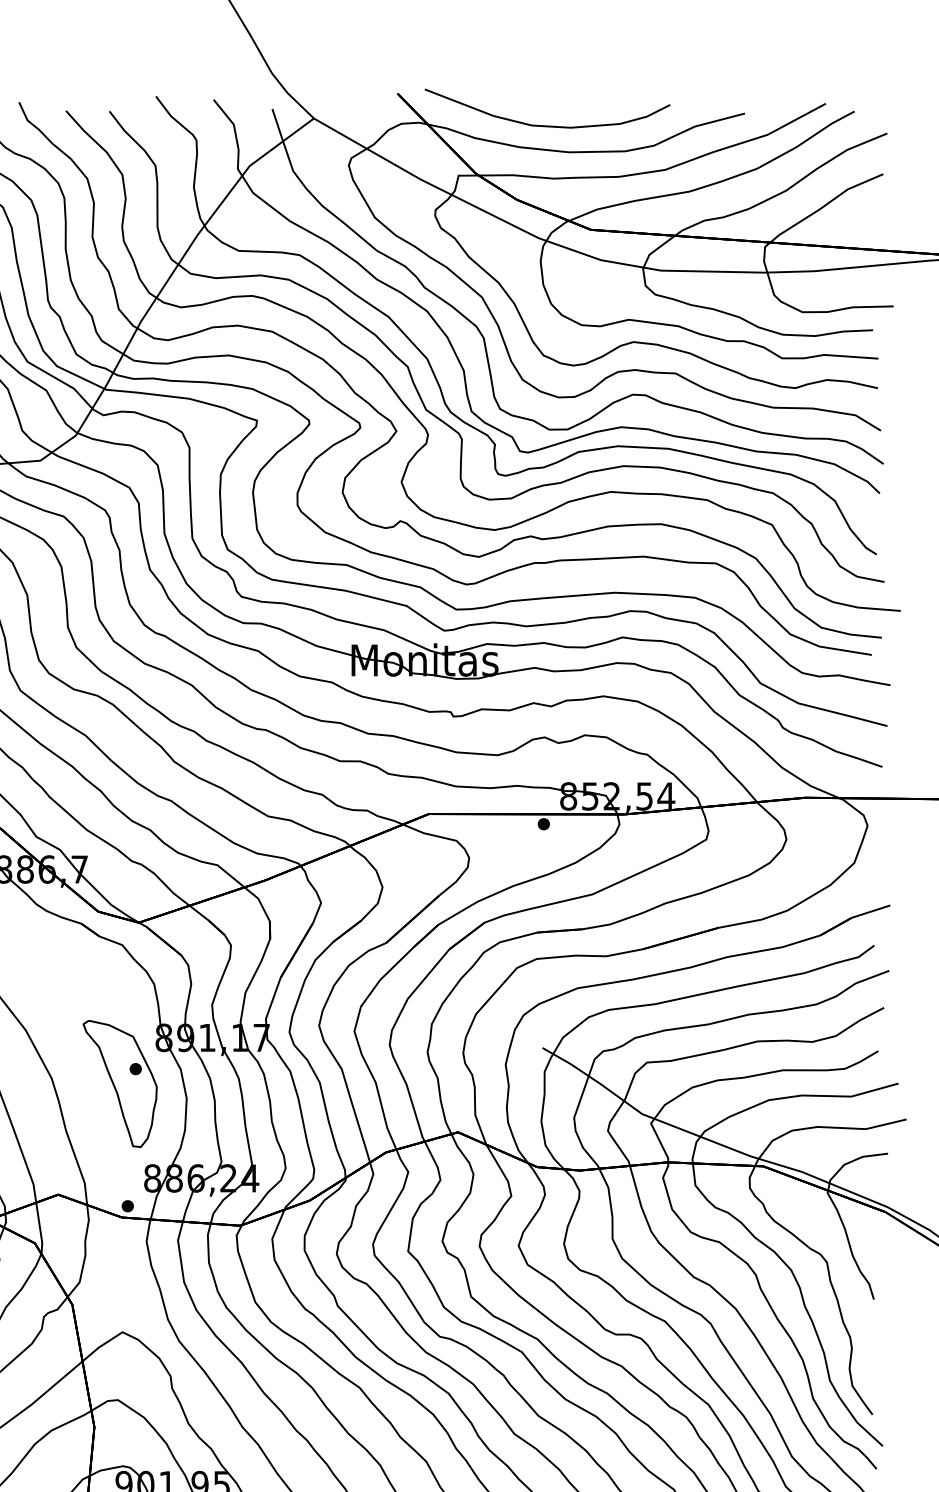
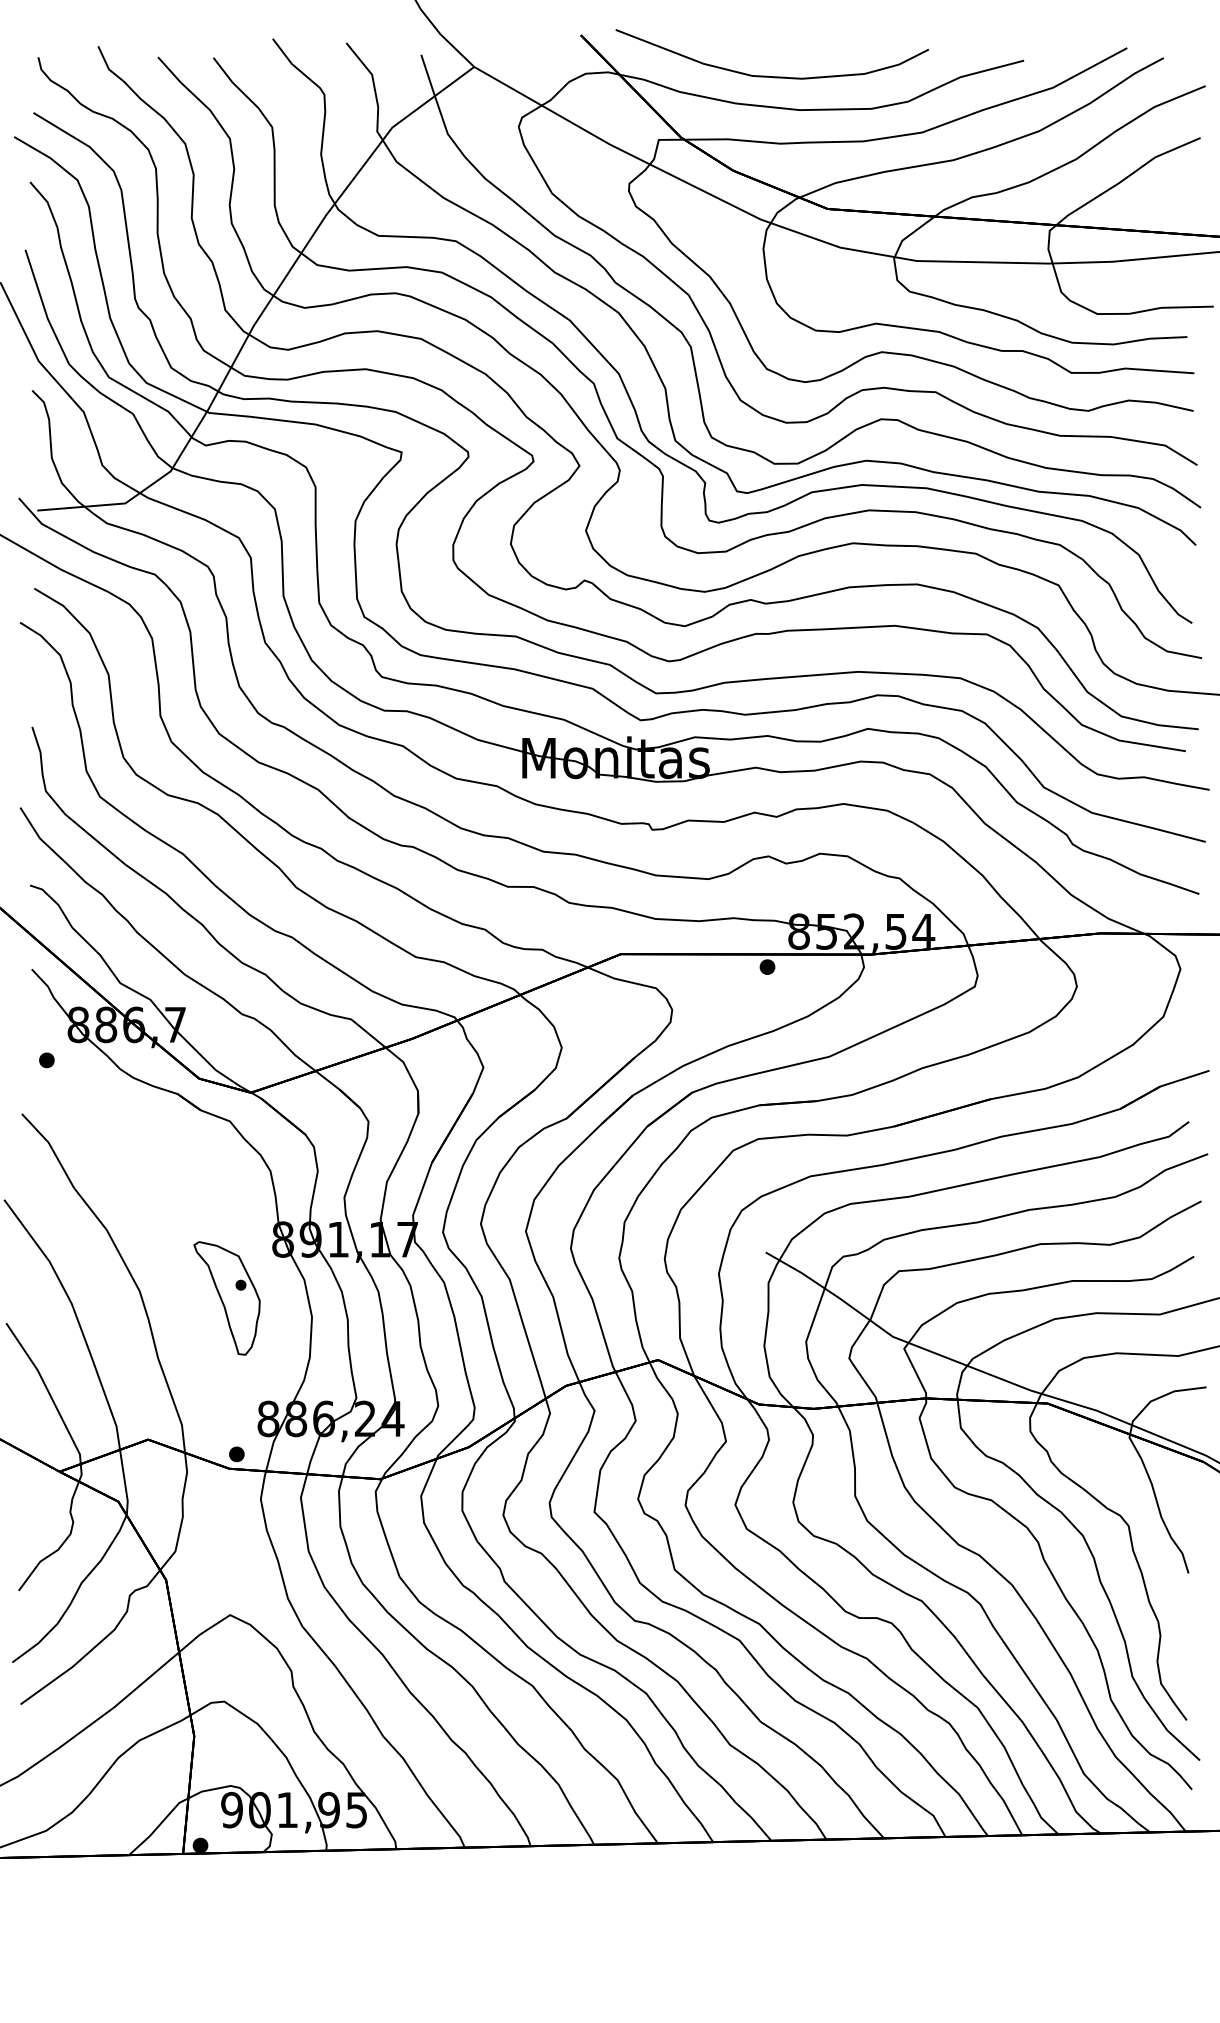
part: (119, 1084) -> (226, 1298), size x0.7

